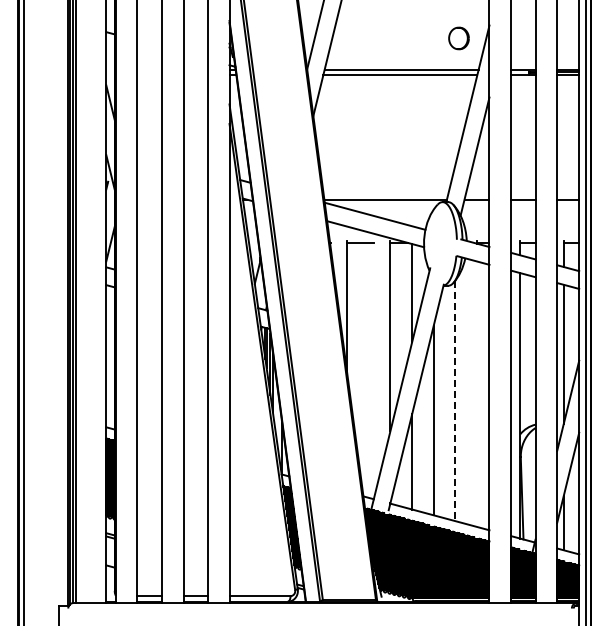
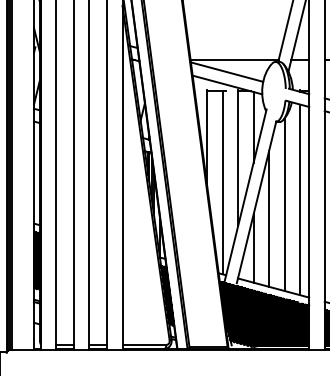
line: (368, 369) -> (222, 182), added
line: (477, 393) -> (300, 199), added
line: (455, 401) -> (284, 205), dashed -> solid

